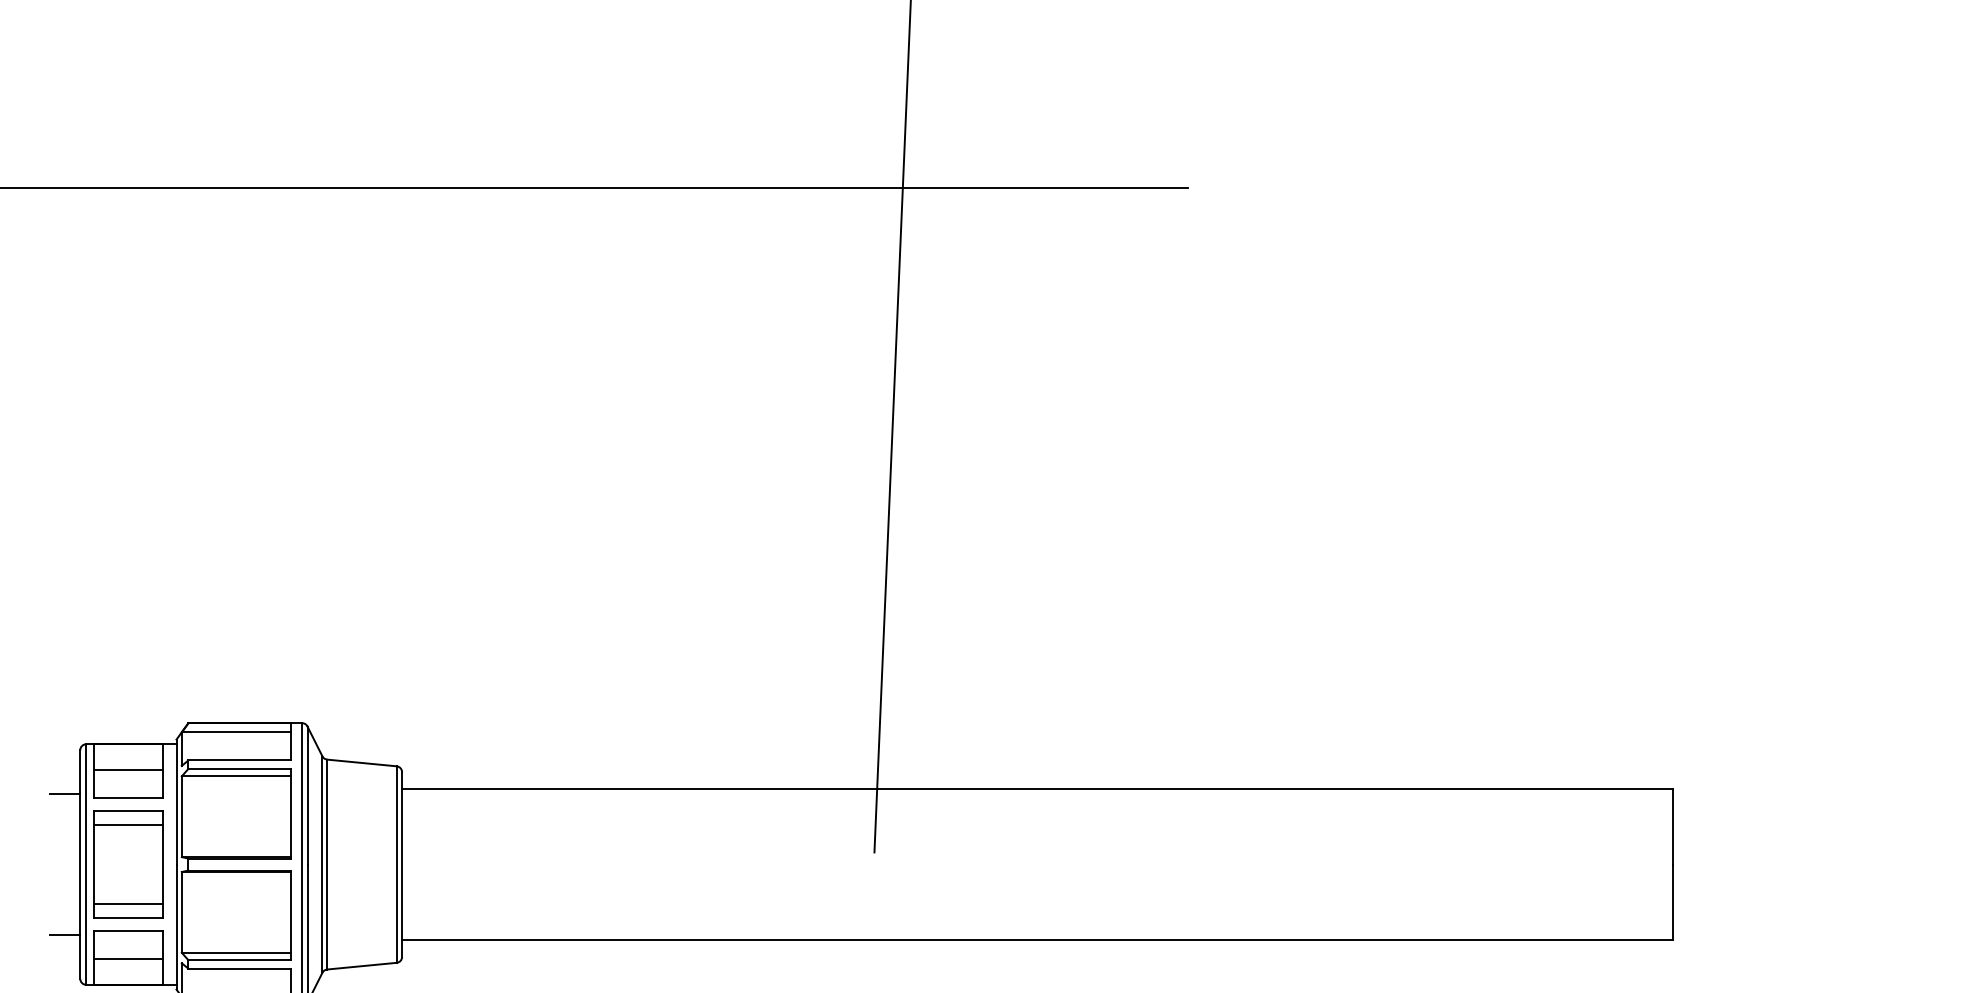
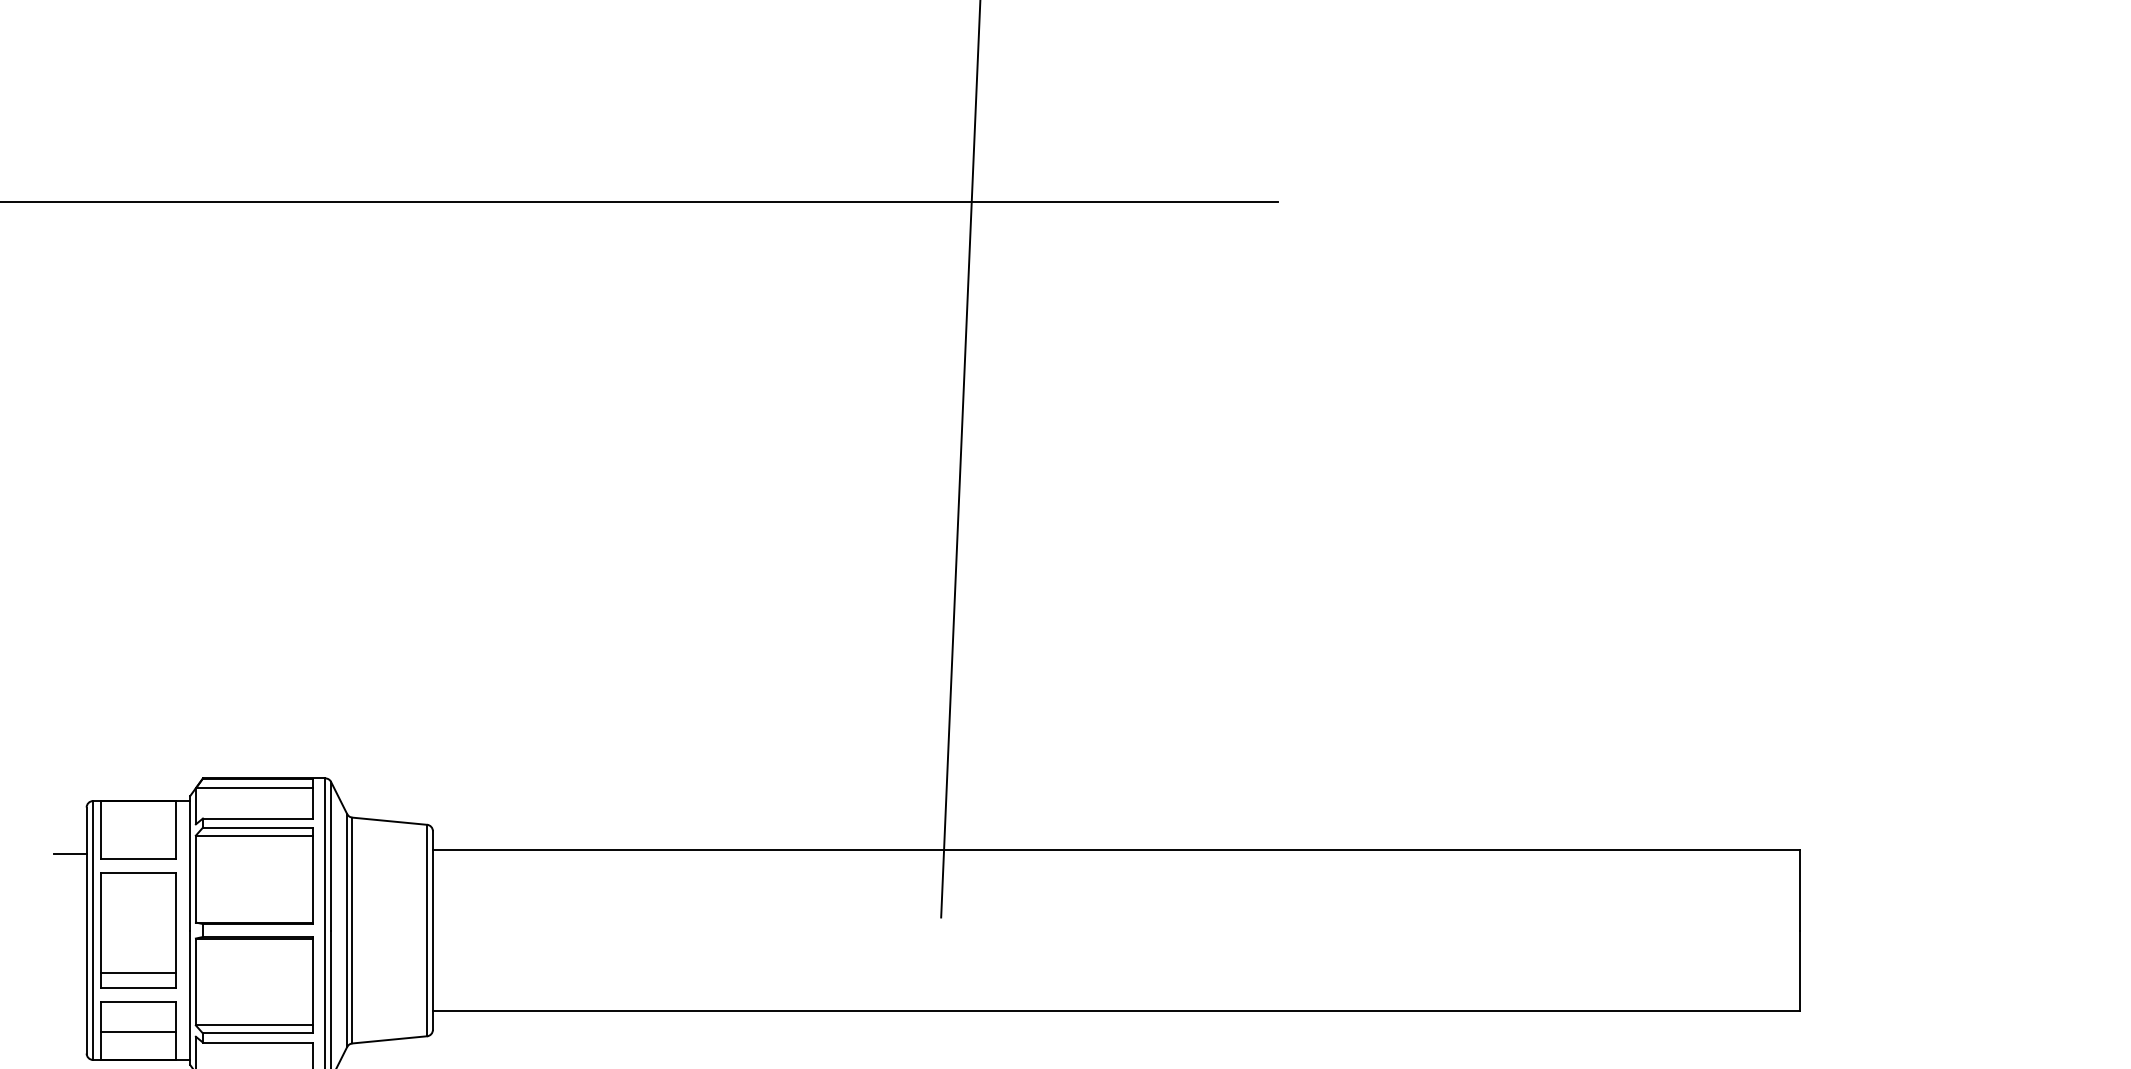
line: (128, 770) -> (138, 829), removed
line: (128, 825) -> (138, 888), removed
line: (65, 935) -> (70, 1006), removed

